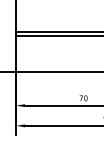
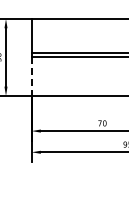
line: (16, 54) -> (31, 77), solid -> dashed

